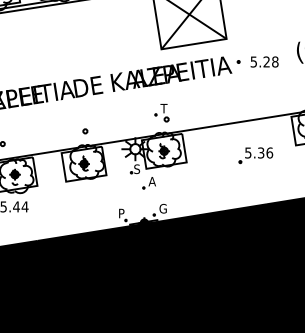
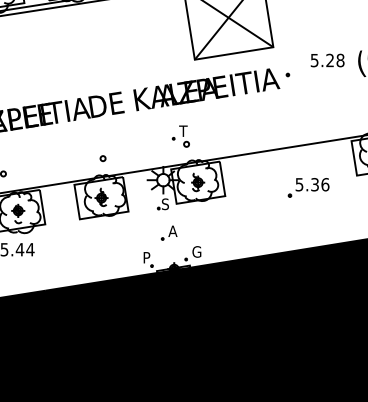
text: (264, 61) -> (327, 59), moved
part: (161, 113) -> (180, 137), moved
part: (148, 183) -> (168, 233), moved

